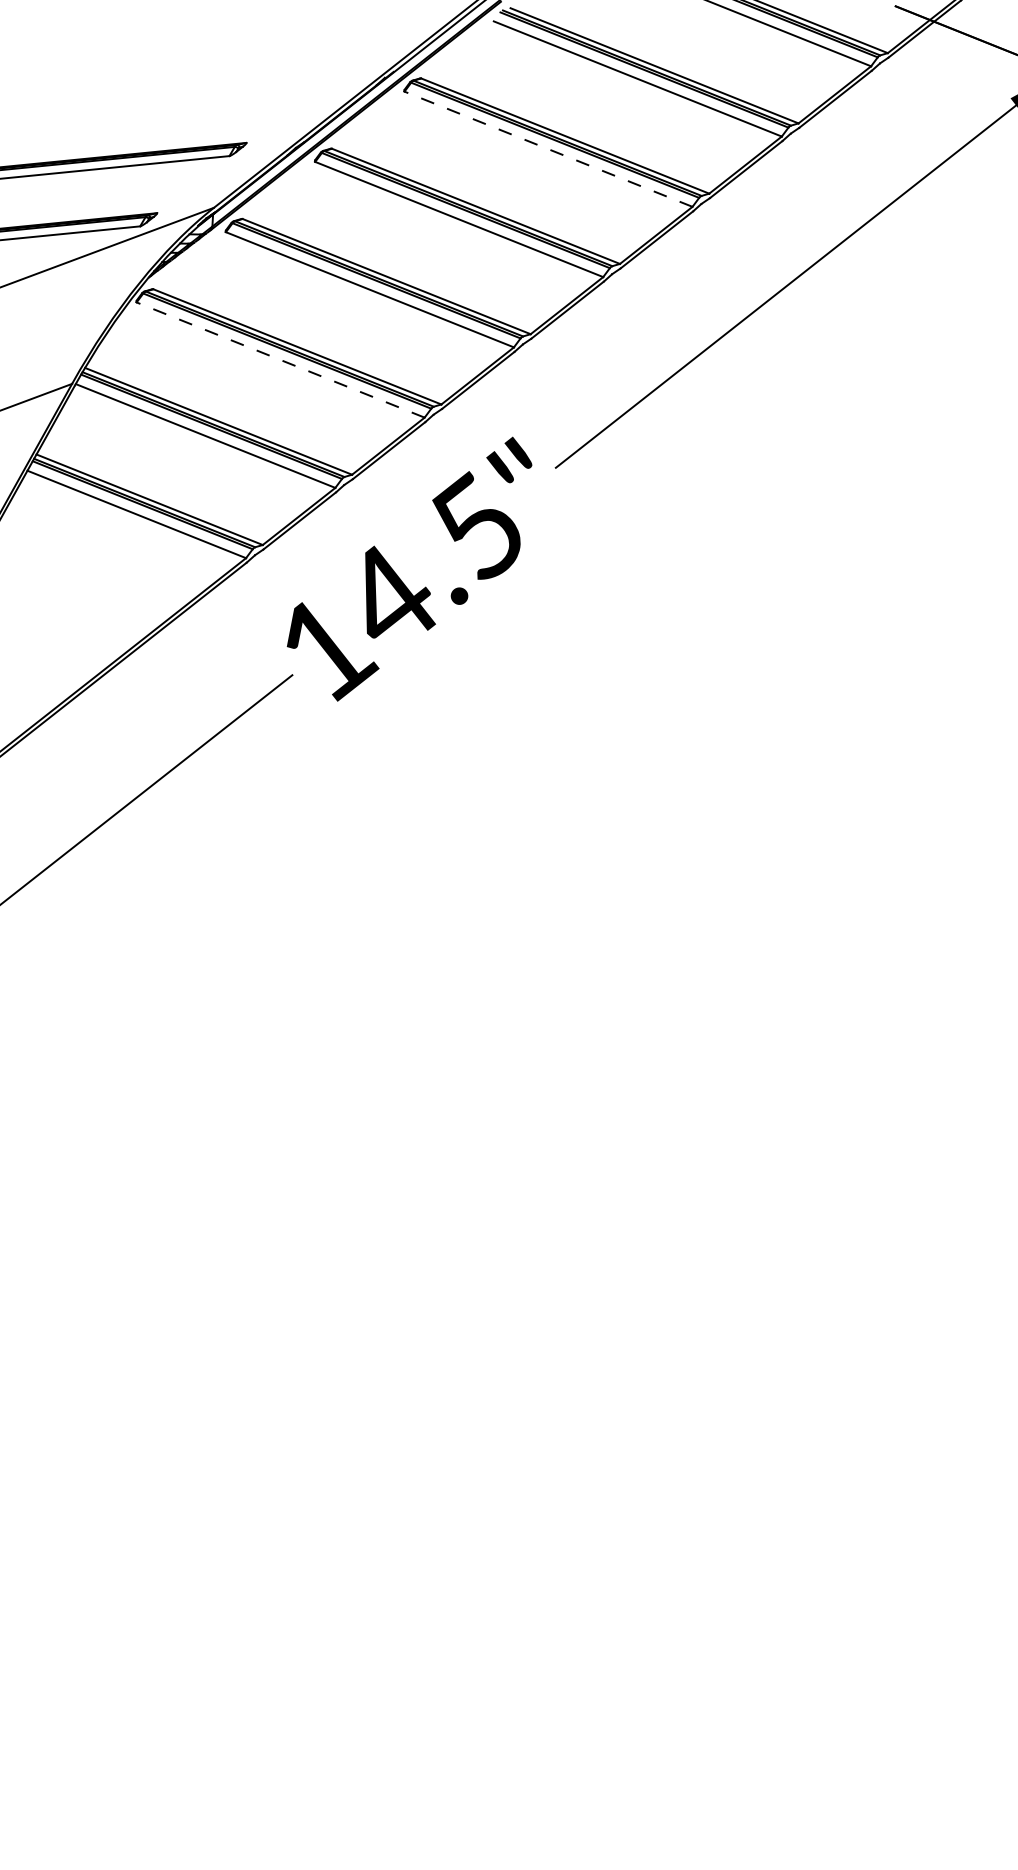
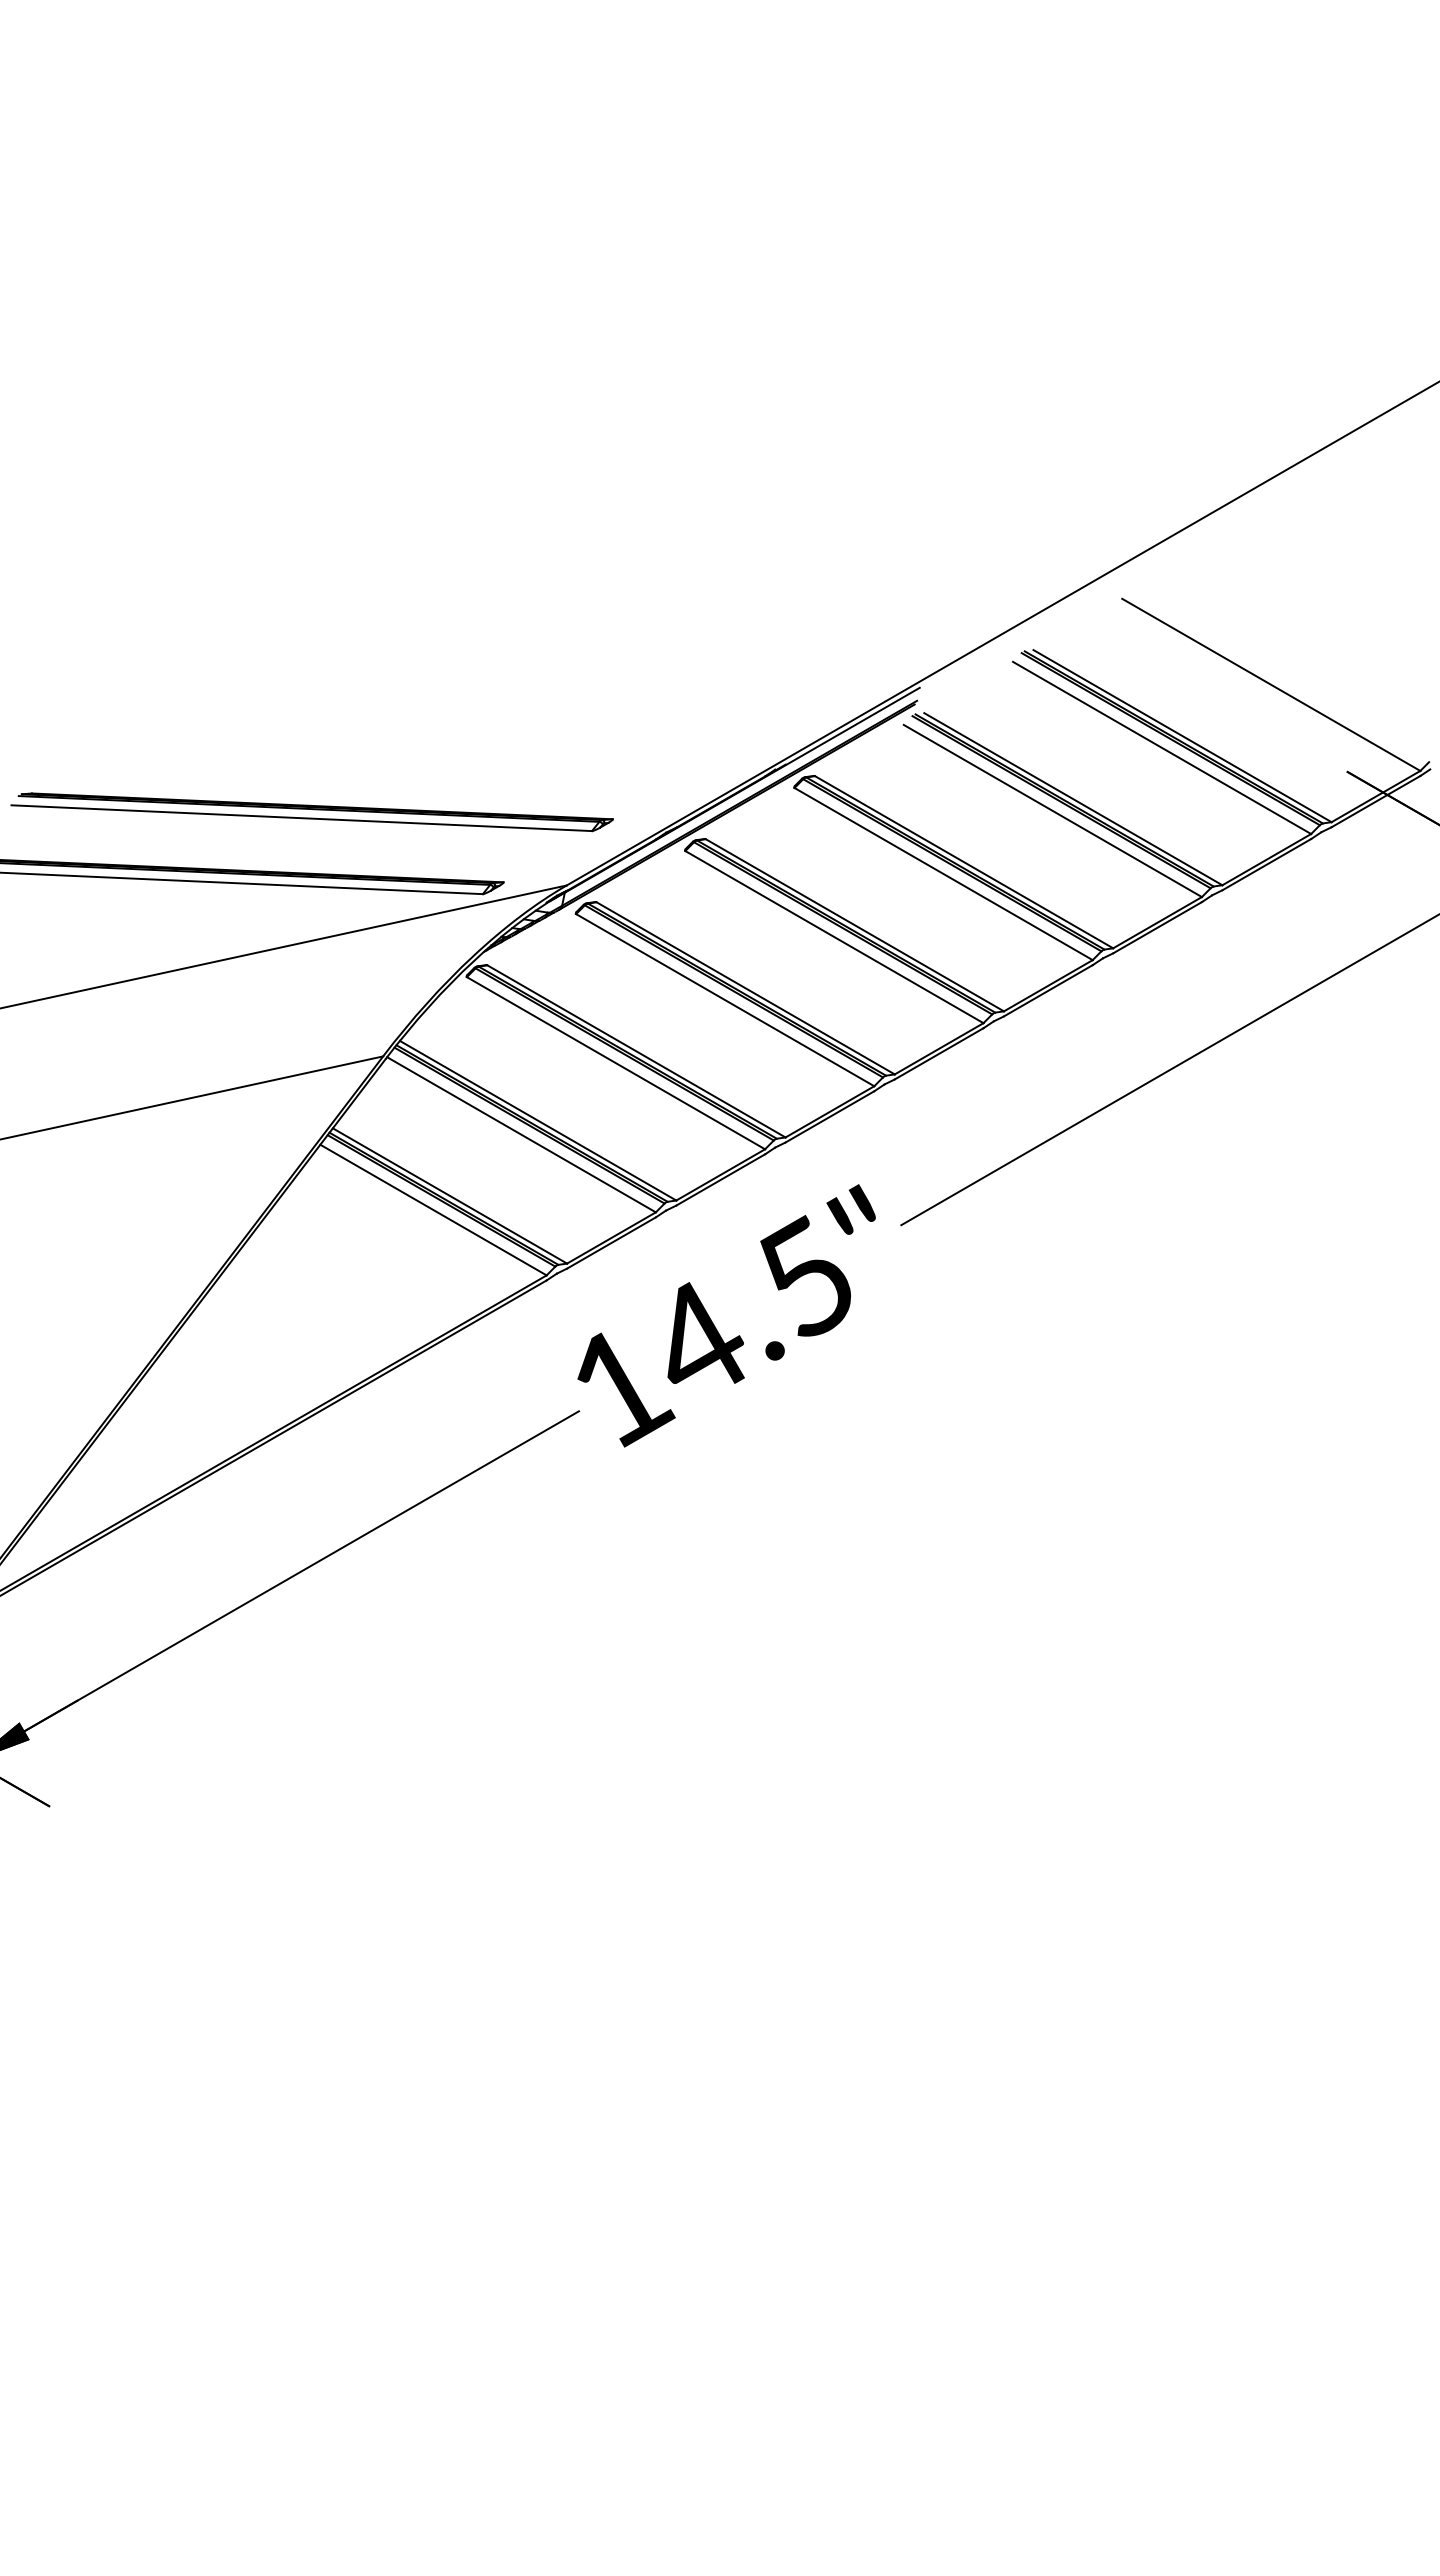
line: (548, 148) -> (943, 873), dashed -> solid
line: (280, 359) -> (615, 1062), dashed -> solid

